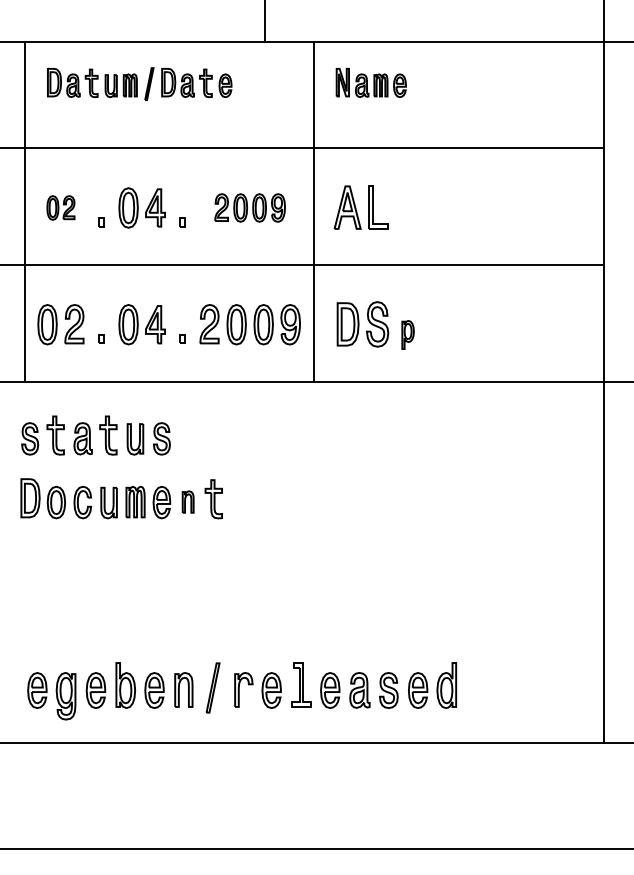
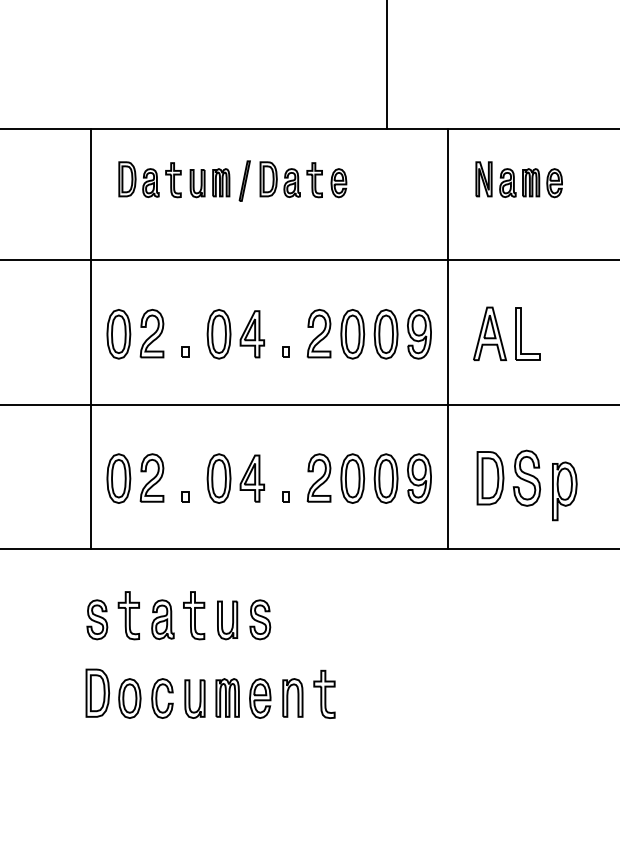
part: (60, 207) -> (134, 333), size x1.67
part: (249, 207) -> (368, 333), size x1.43
part: (407, 334) -> (563, 490), size x1.67
part: (187, 501) -> (291, 697), size x1.43

